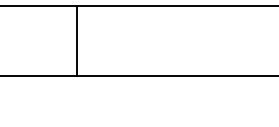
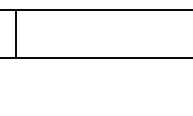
line: (76, 40) -> (16, 33), moved

